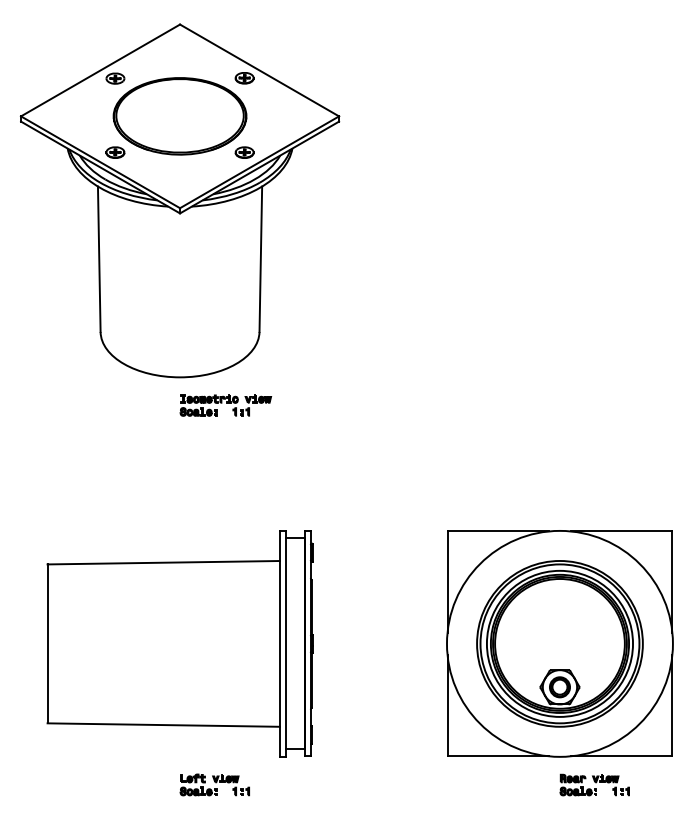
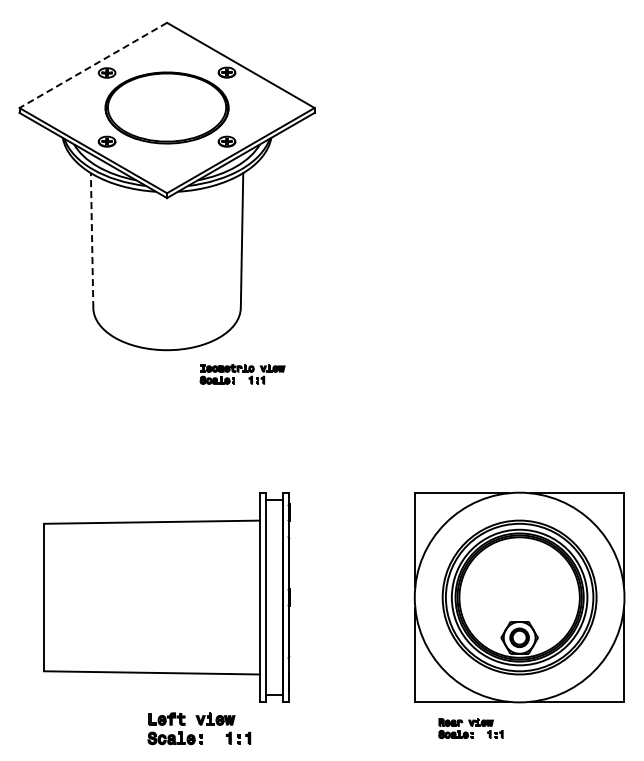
line: (99, 70) -> (92, 65), solid -> dashed
line: (99, 259) -> (92, 240), solid -> dashed
part: (225, 405) -> (242, 374), moved
part: (214, 783) -> (199, 727), size x1.6
part: (594, 785) -> (470, 728), moved

